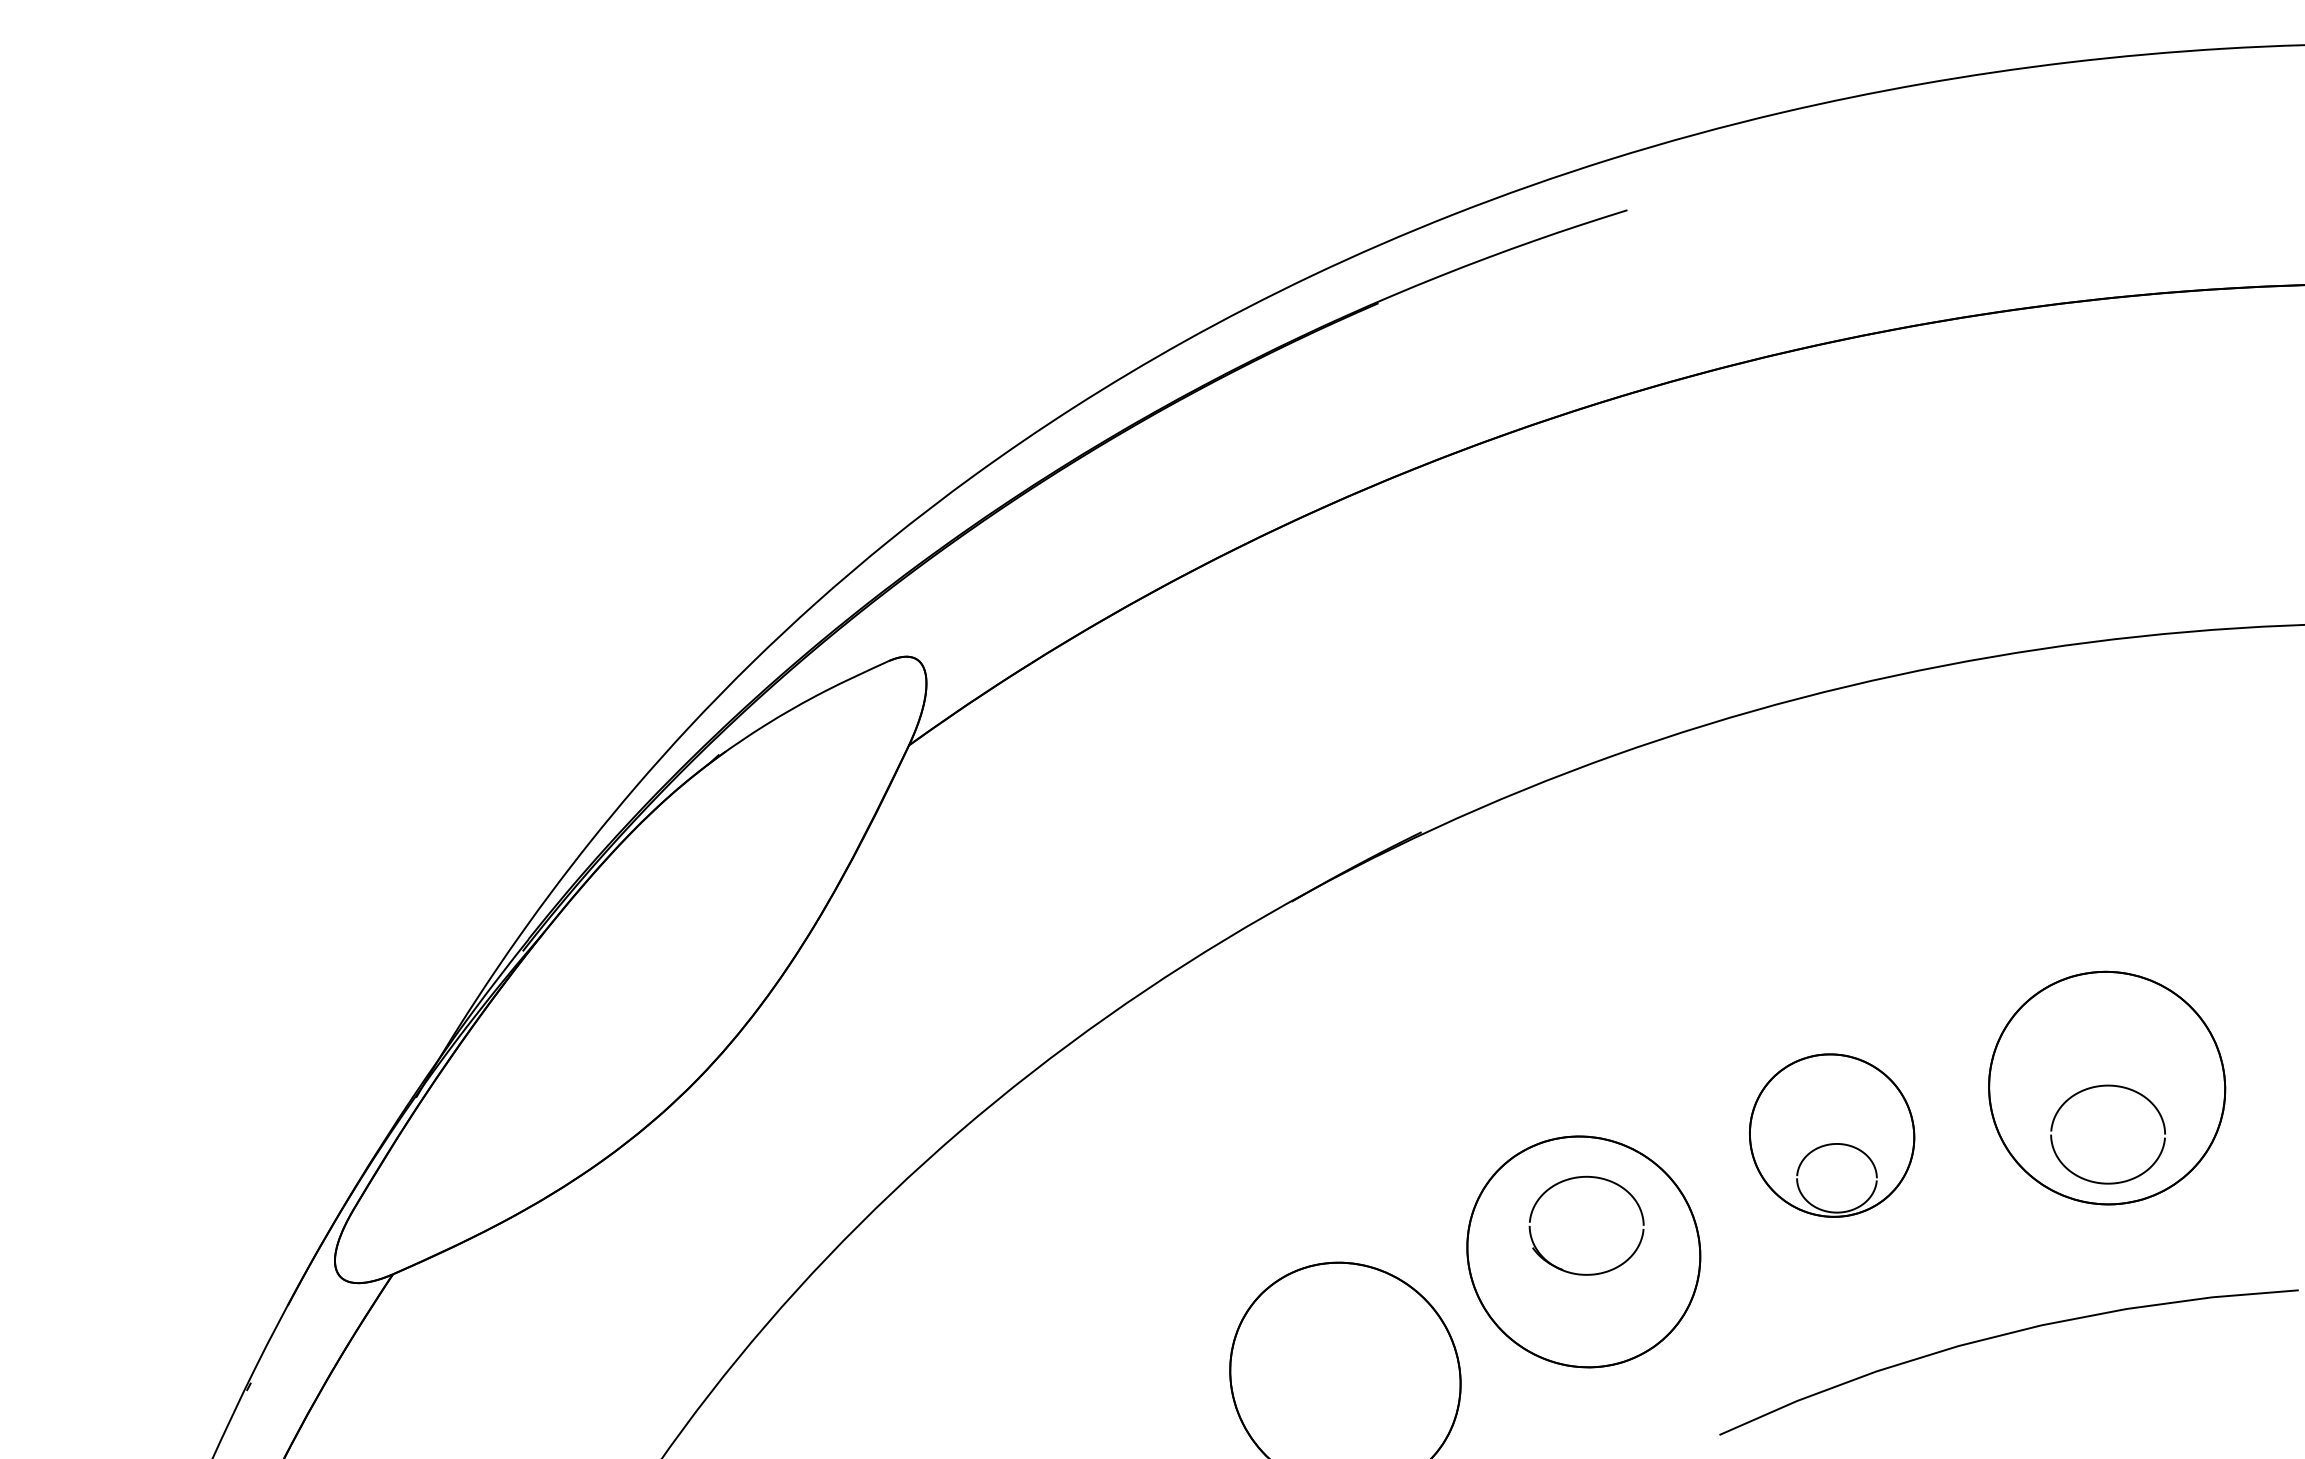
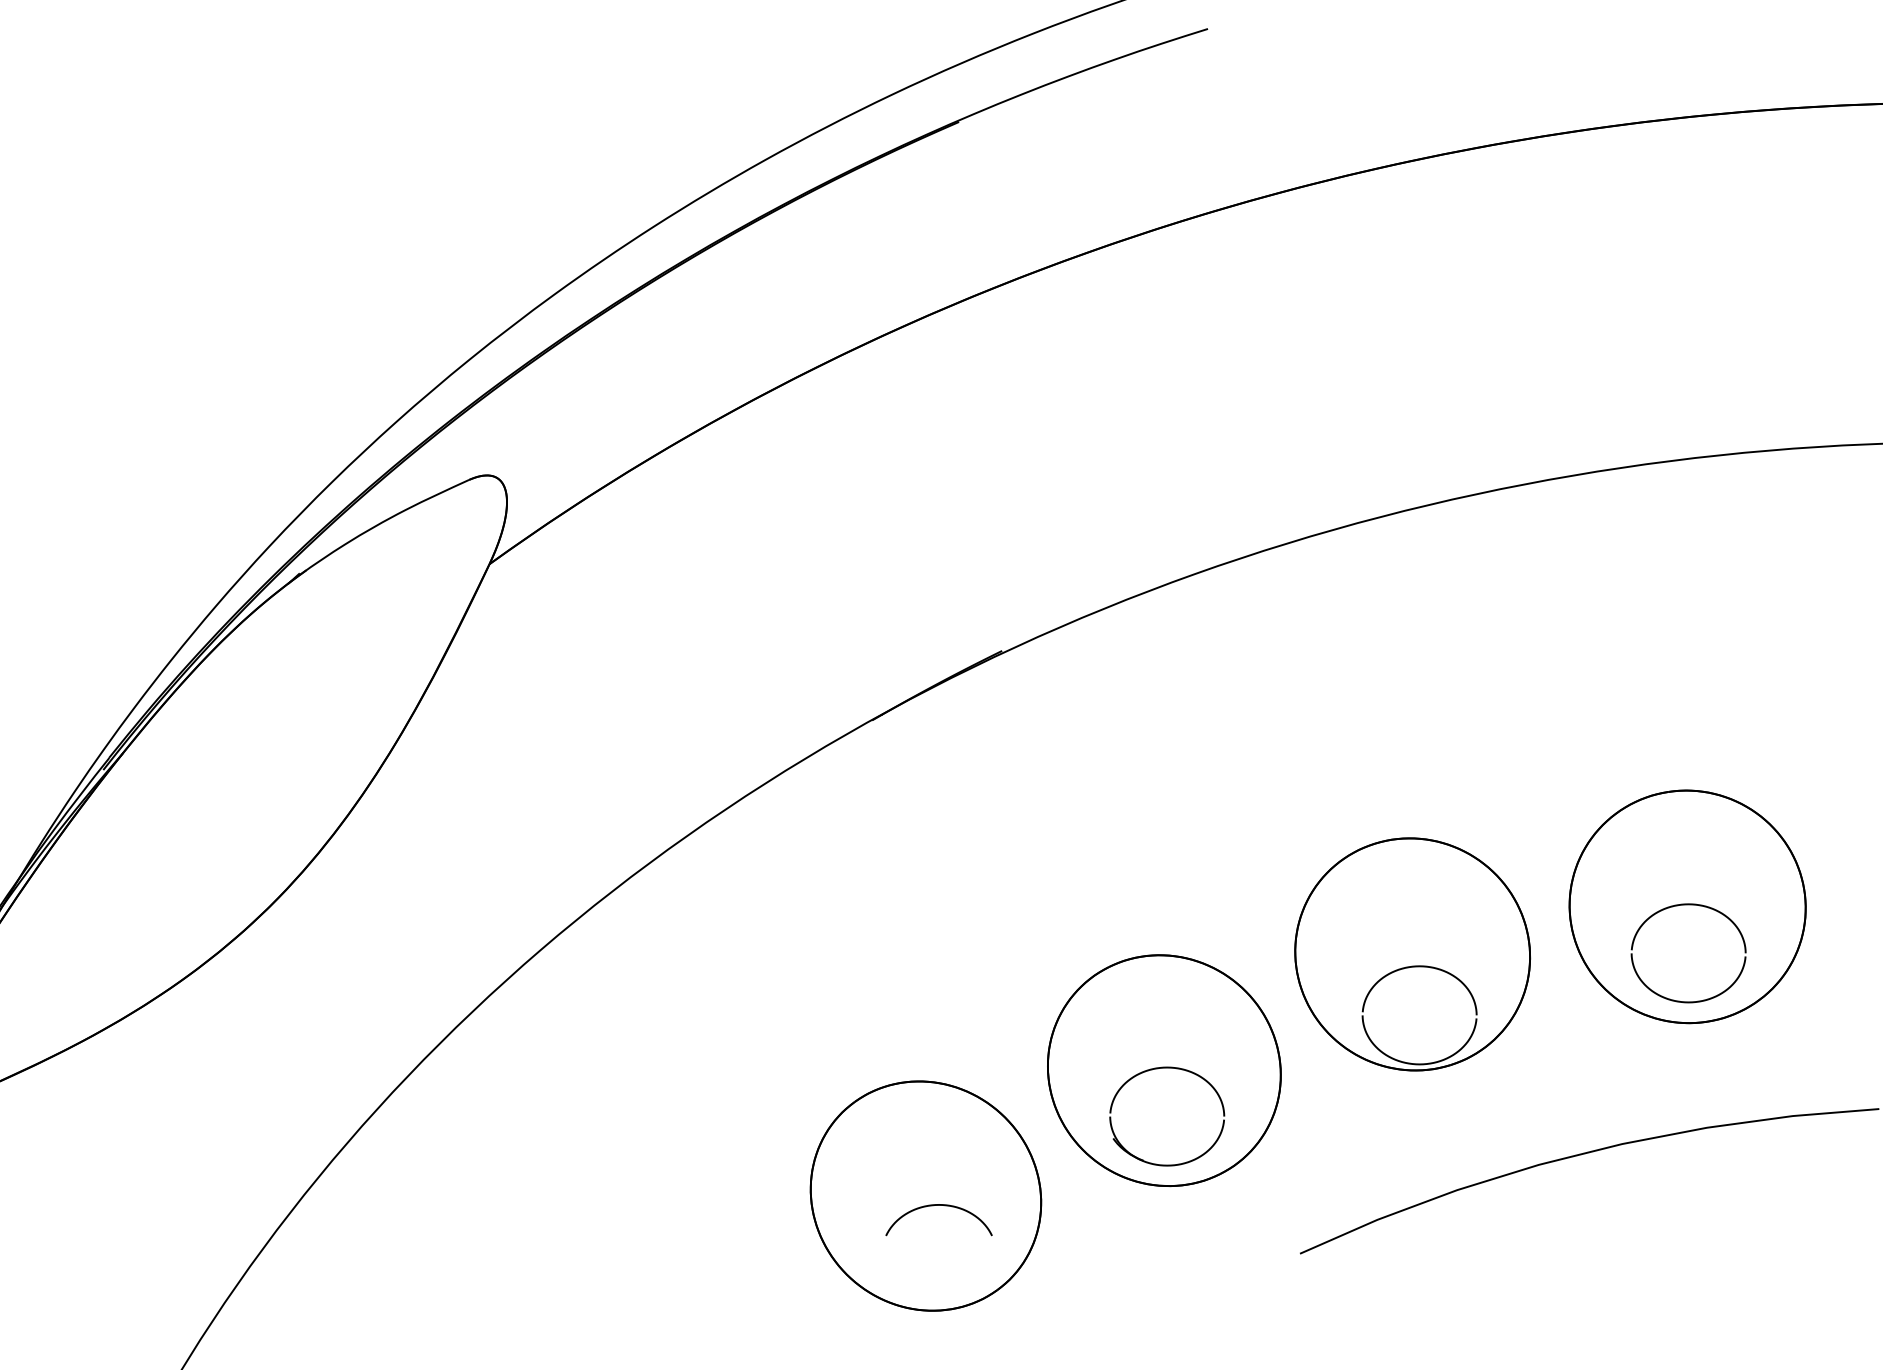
part: (1831, 1135) -> (1412, 954), size x1.43
part: (1579, 1178) -> (1160, 1069), moved
curve: (1358, 1387) -> (939, 1206), added

